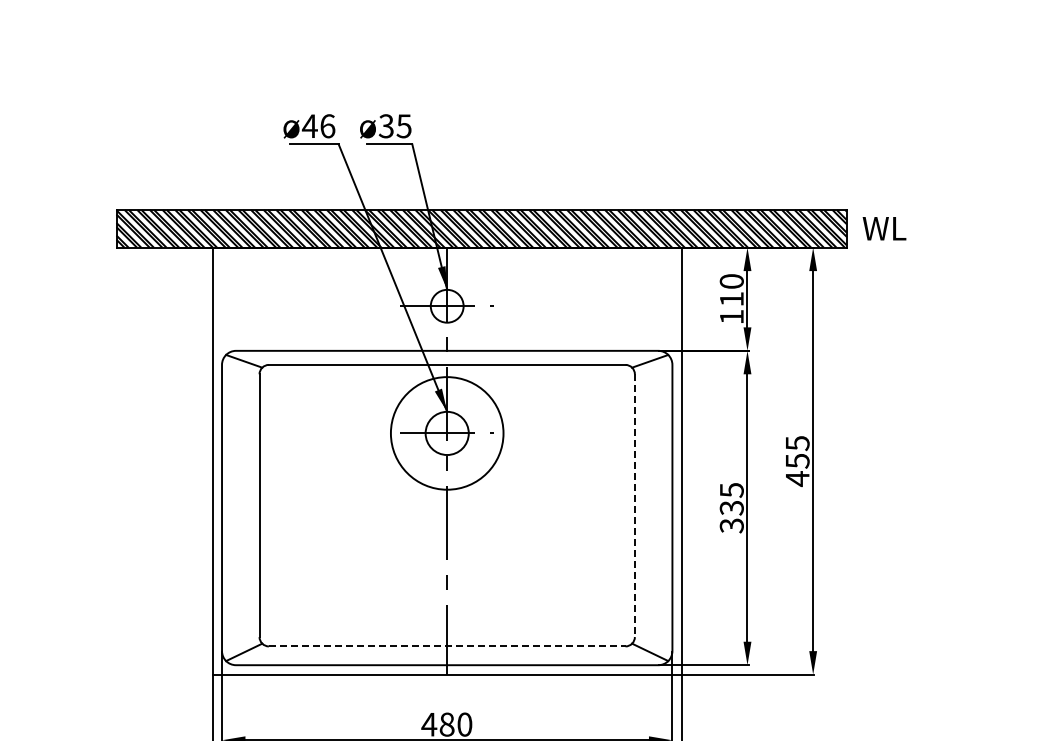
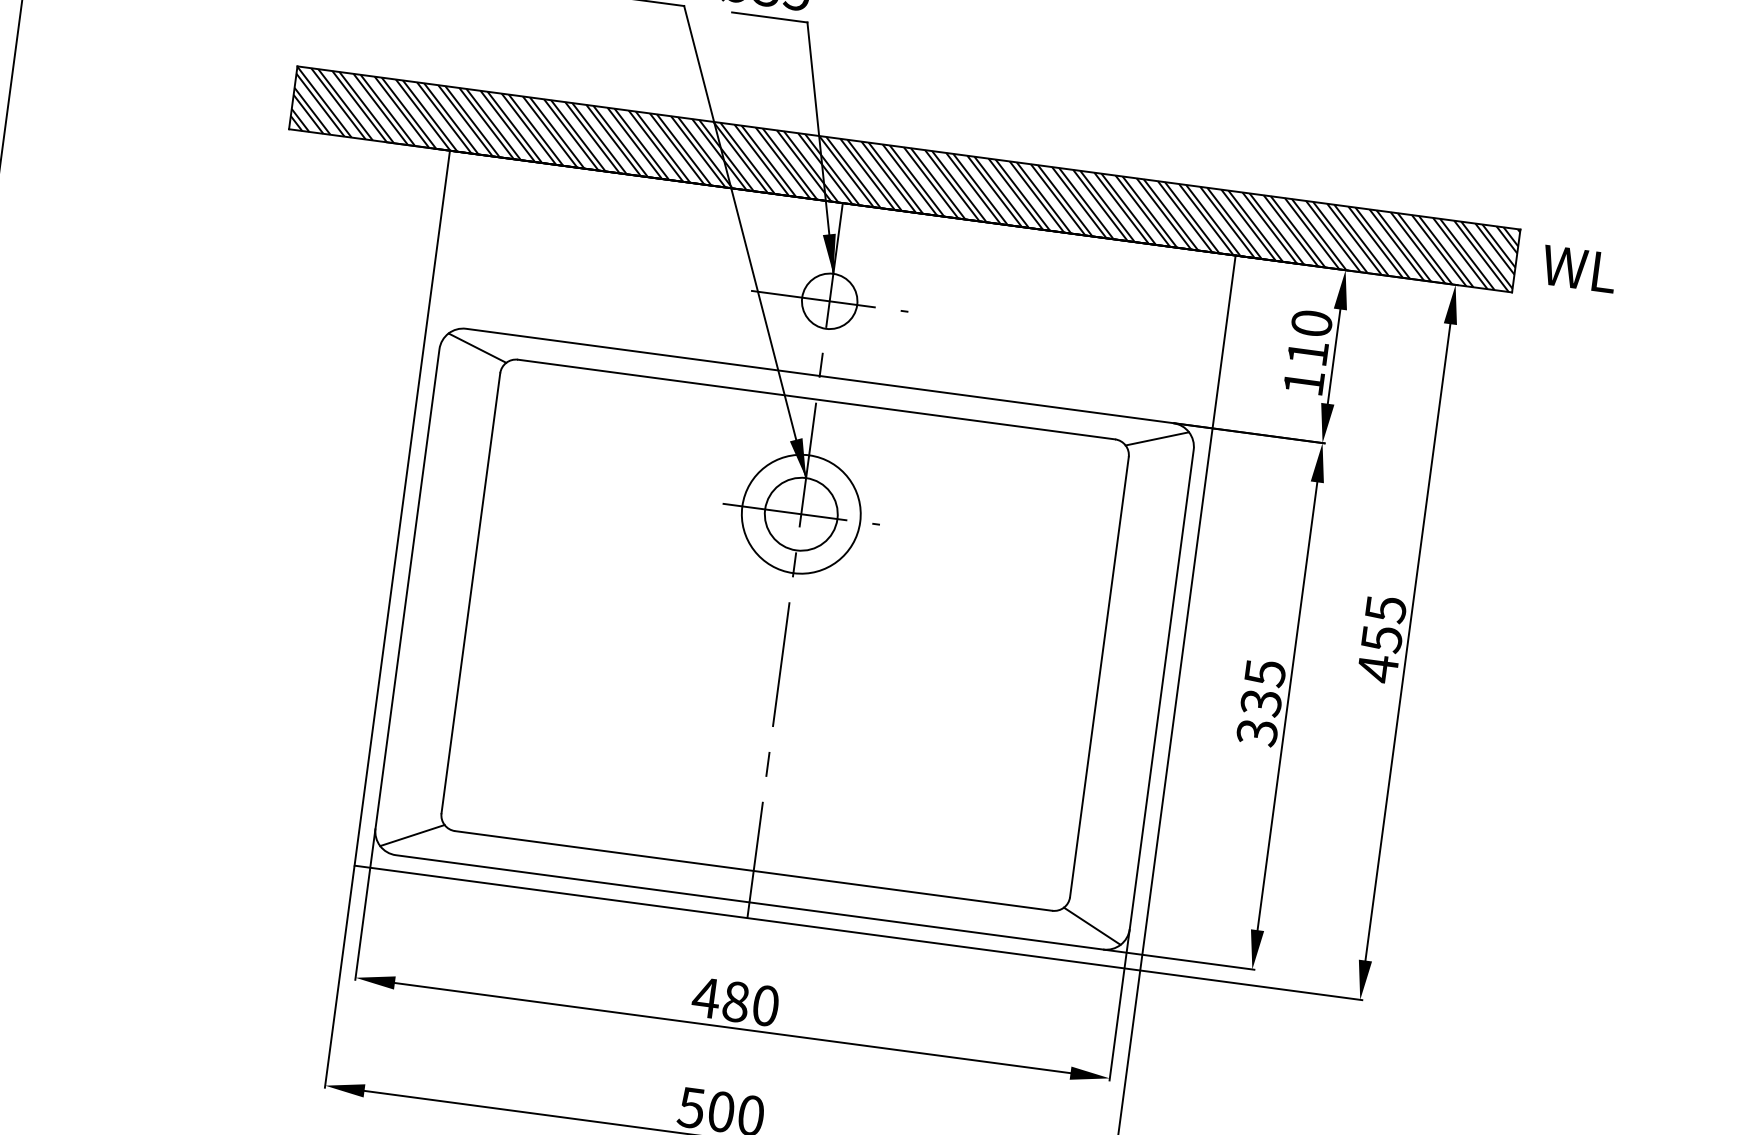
circle: (447, 433) -> (801, 514), size x0.62
line: (634, 506) -> (1098, 678), dashed -> solid
line: (447, 646) -> (754, 871), dashed -> solid

